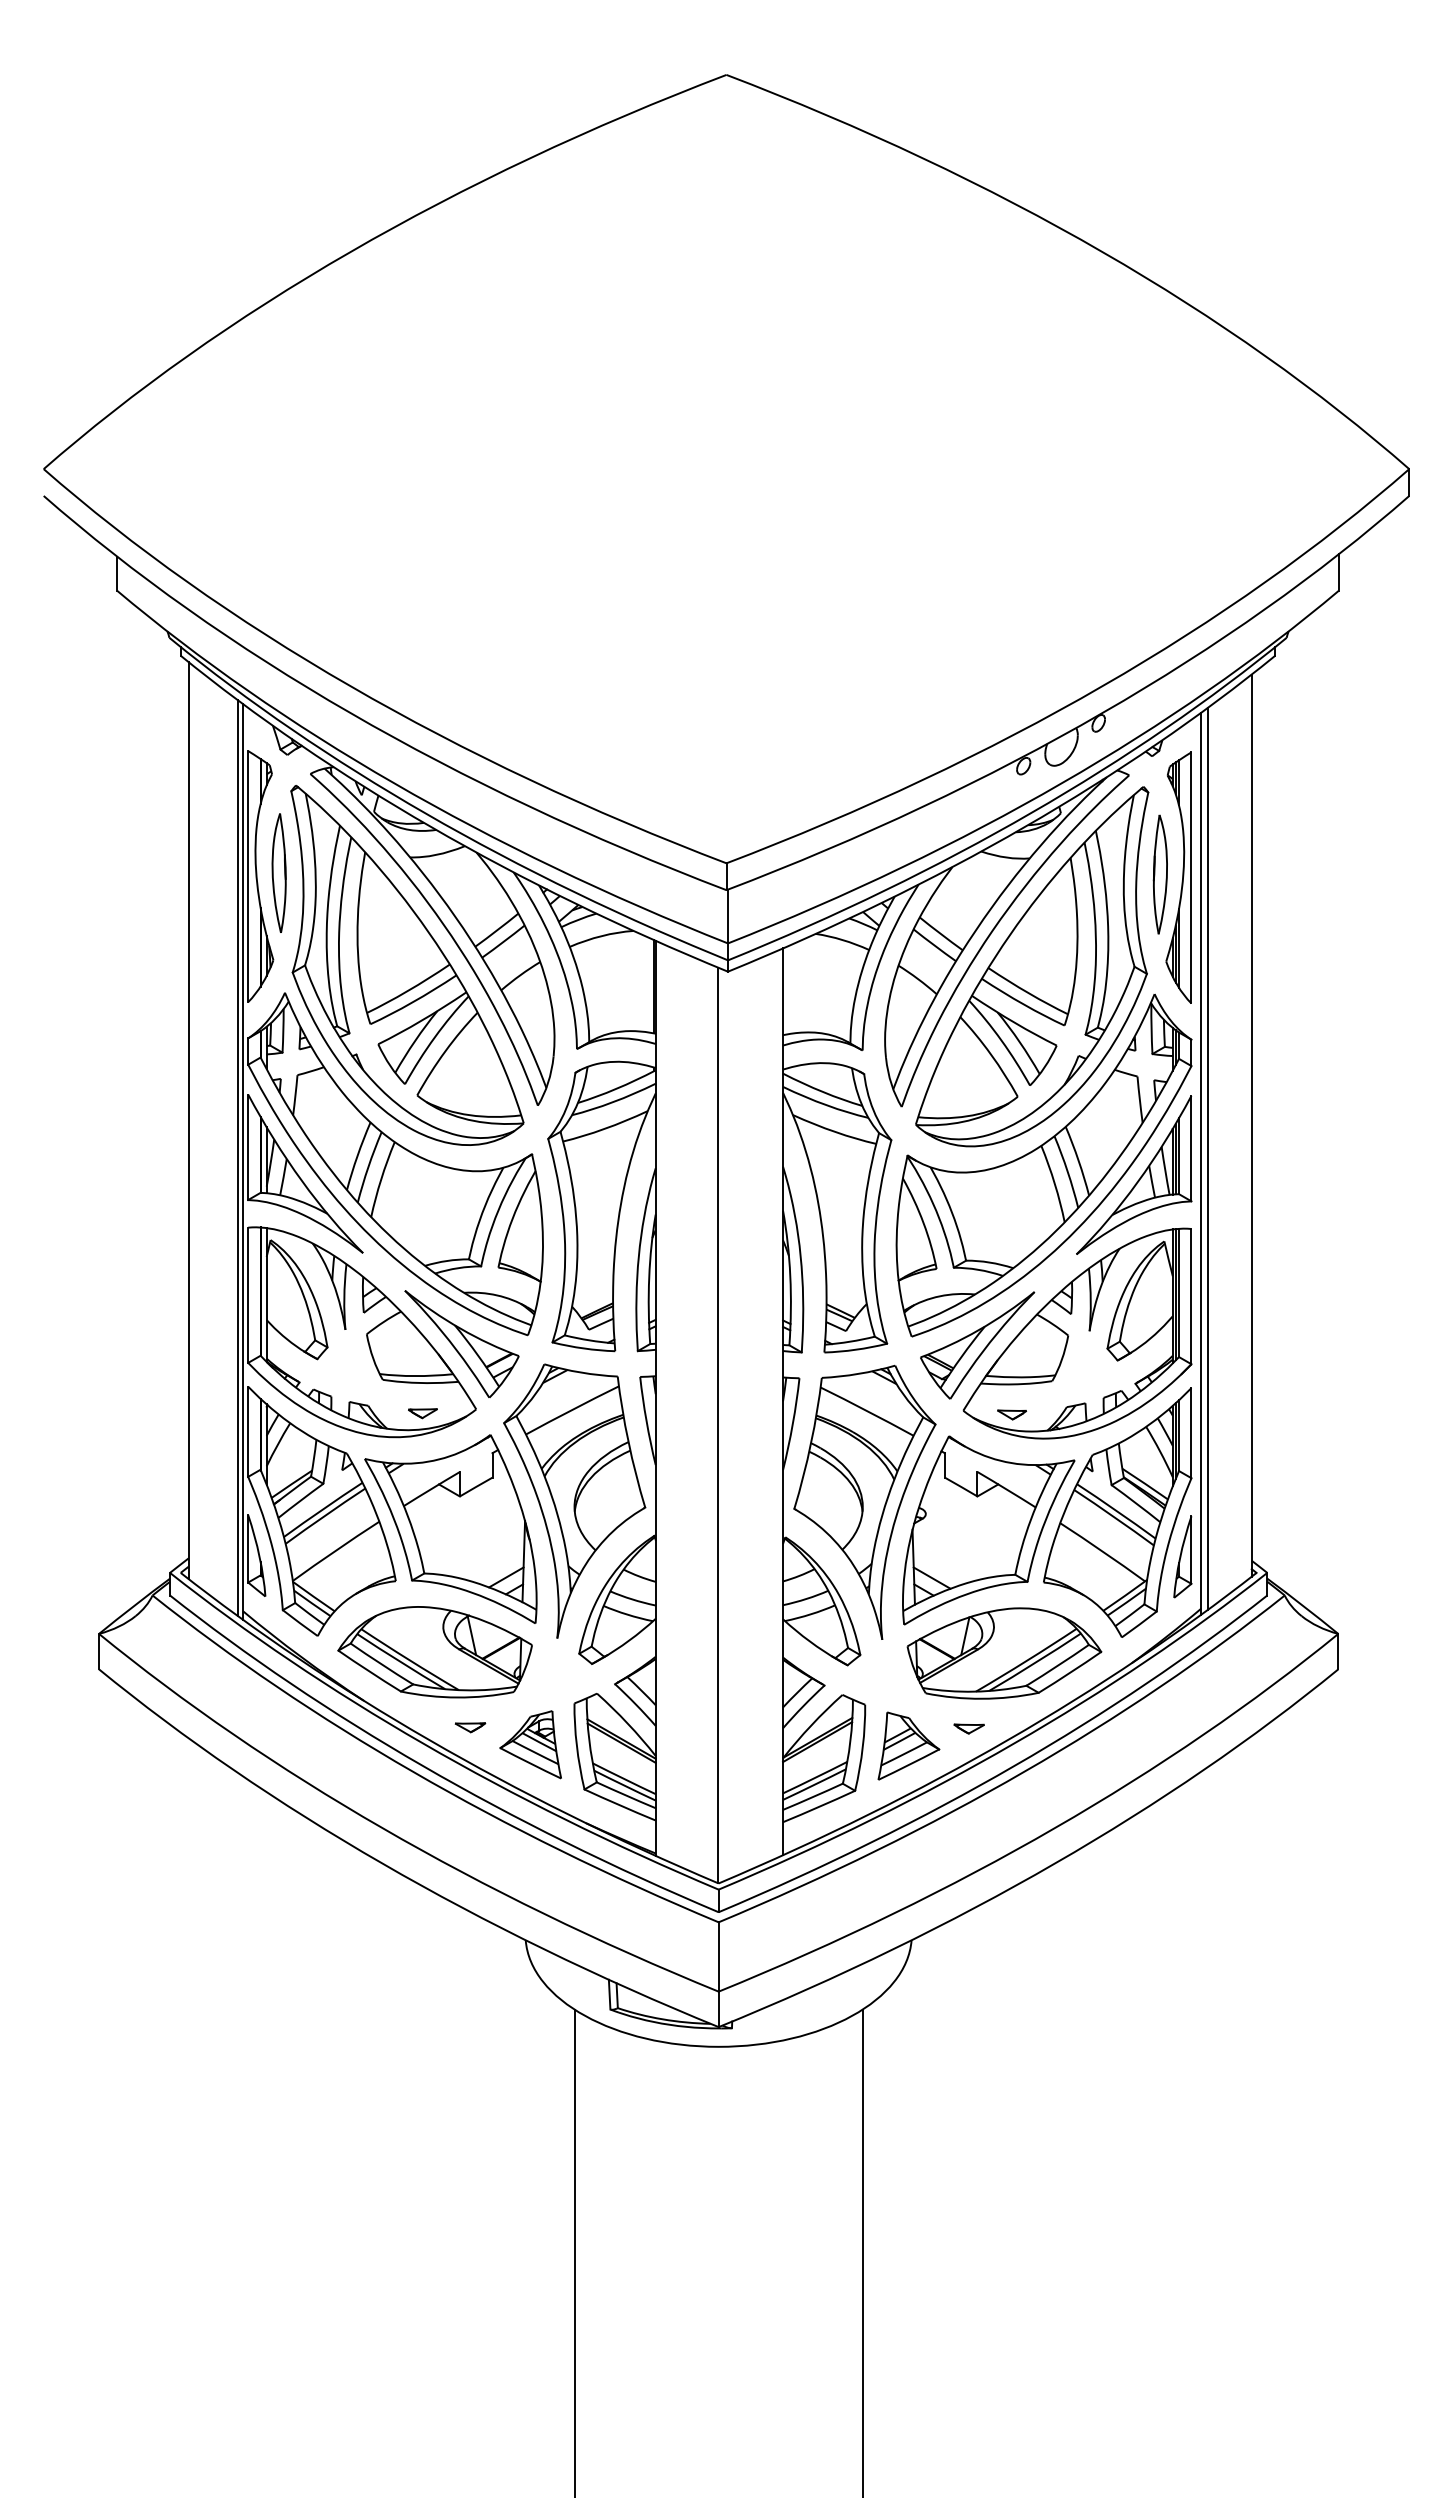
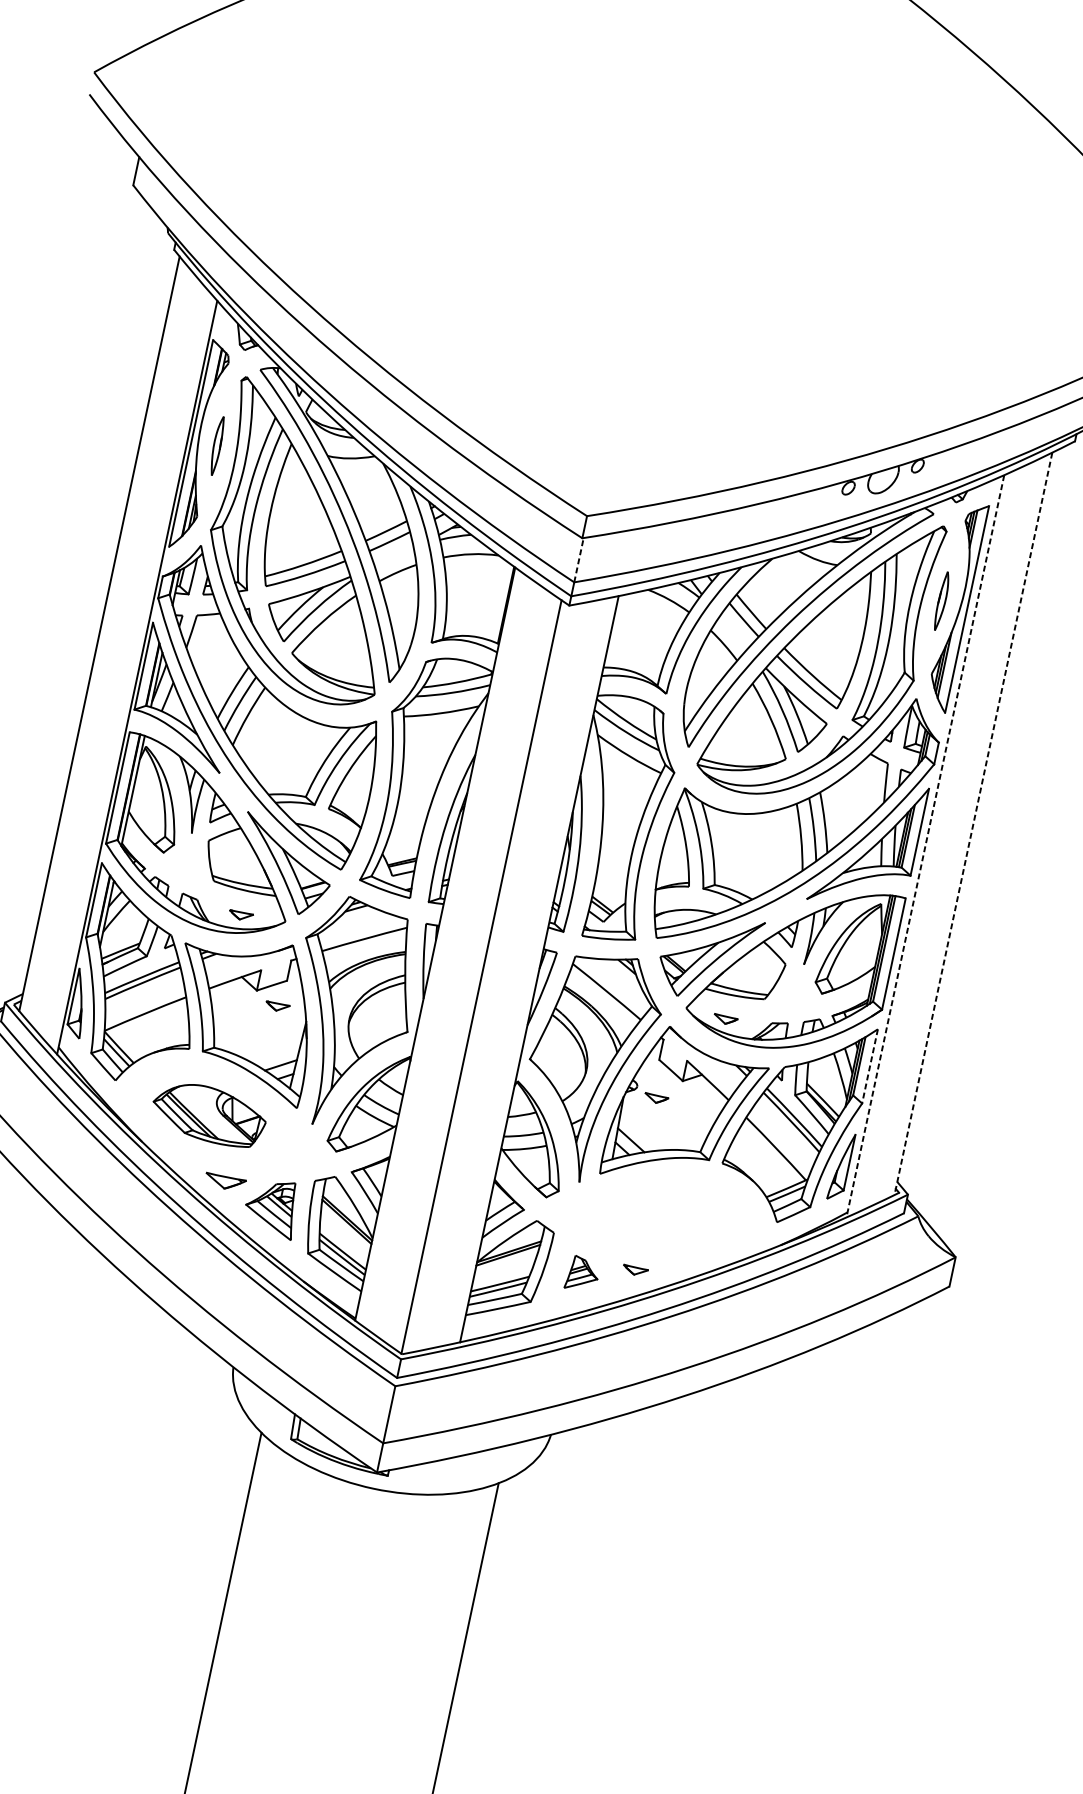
part: (278, 872) -> (216, 445), size x0.6
part: (1159, 874) -> (941, 601), size x0.6
line: (728, 916) -> (579, 560), solid -> dashed
line: (1251, 1126) -> (973, 824), solid -> dashed
line: (237, 1157) -> (133, 672), removed
line: (1207, 1159) -> (931, 844), removed
line: (1201, 1164) -> (925, 847), solid -> dashed
line: (1191, 1433) -> (869, 1066), solid -> dashed
part: (487, 1510) -> (277, 1006), added
part: (950, 1523) -> (655, 1098), added
part: (434, 1652) -> (208, 1114), size x0.7
part: (1004, 1653) -> (677, 1215), removed
part: (470, 1727) -> (225, 1182), size x1.6
part: (908, 1745) -> (582, 1273), size x0.6

